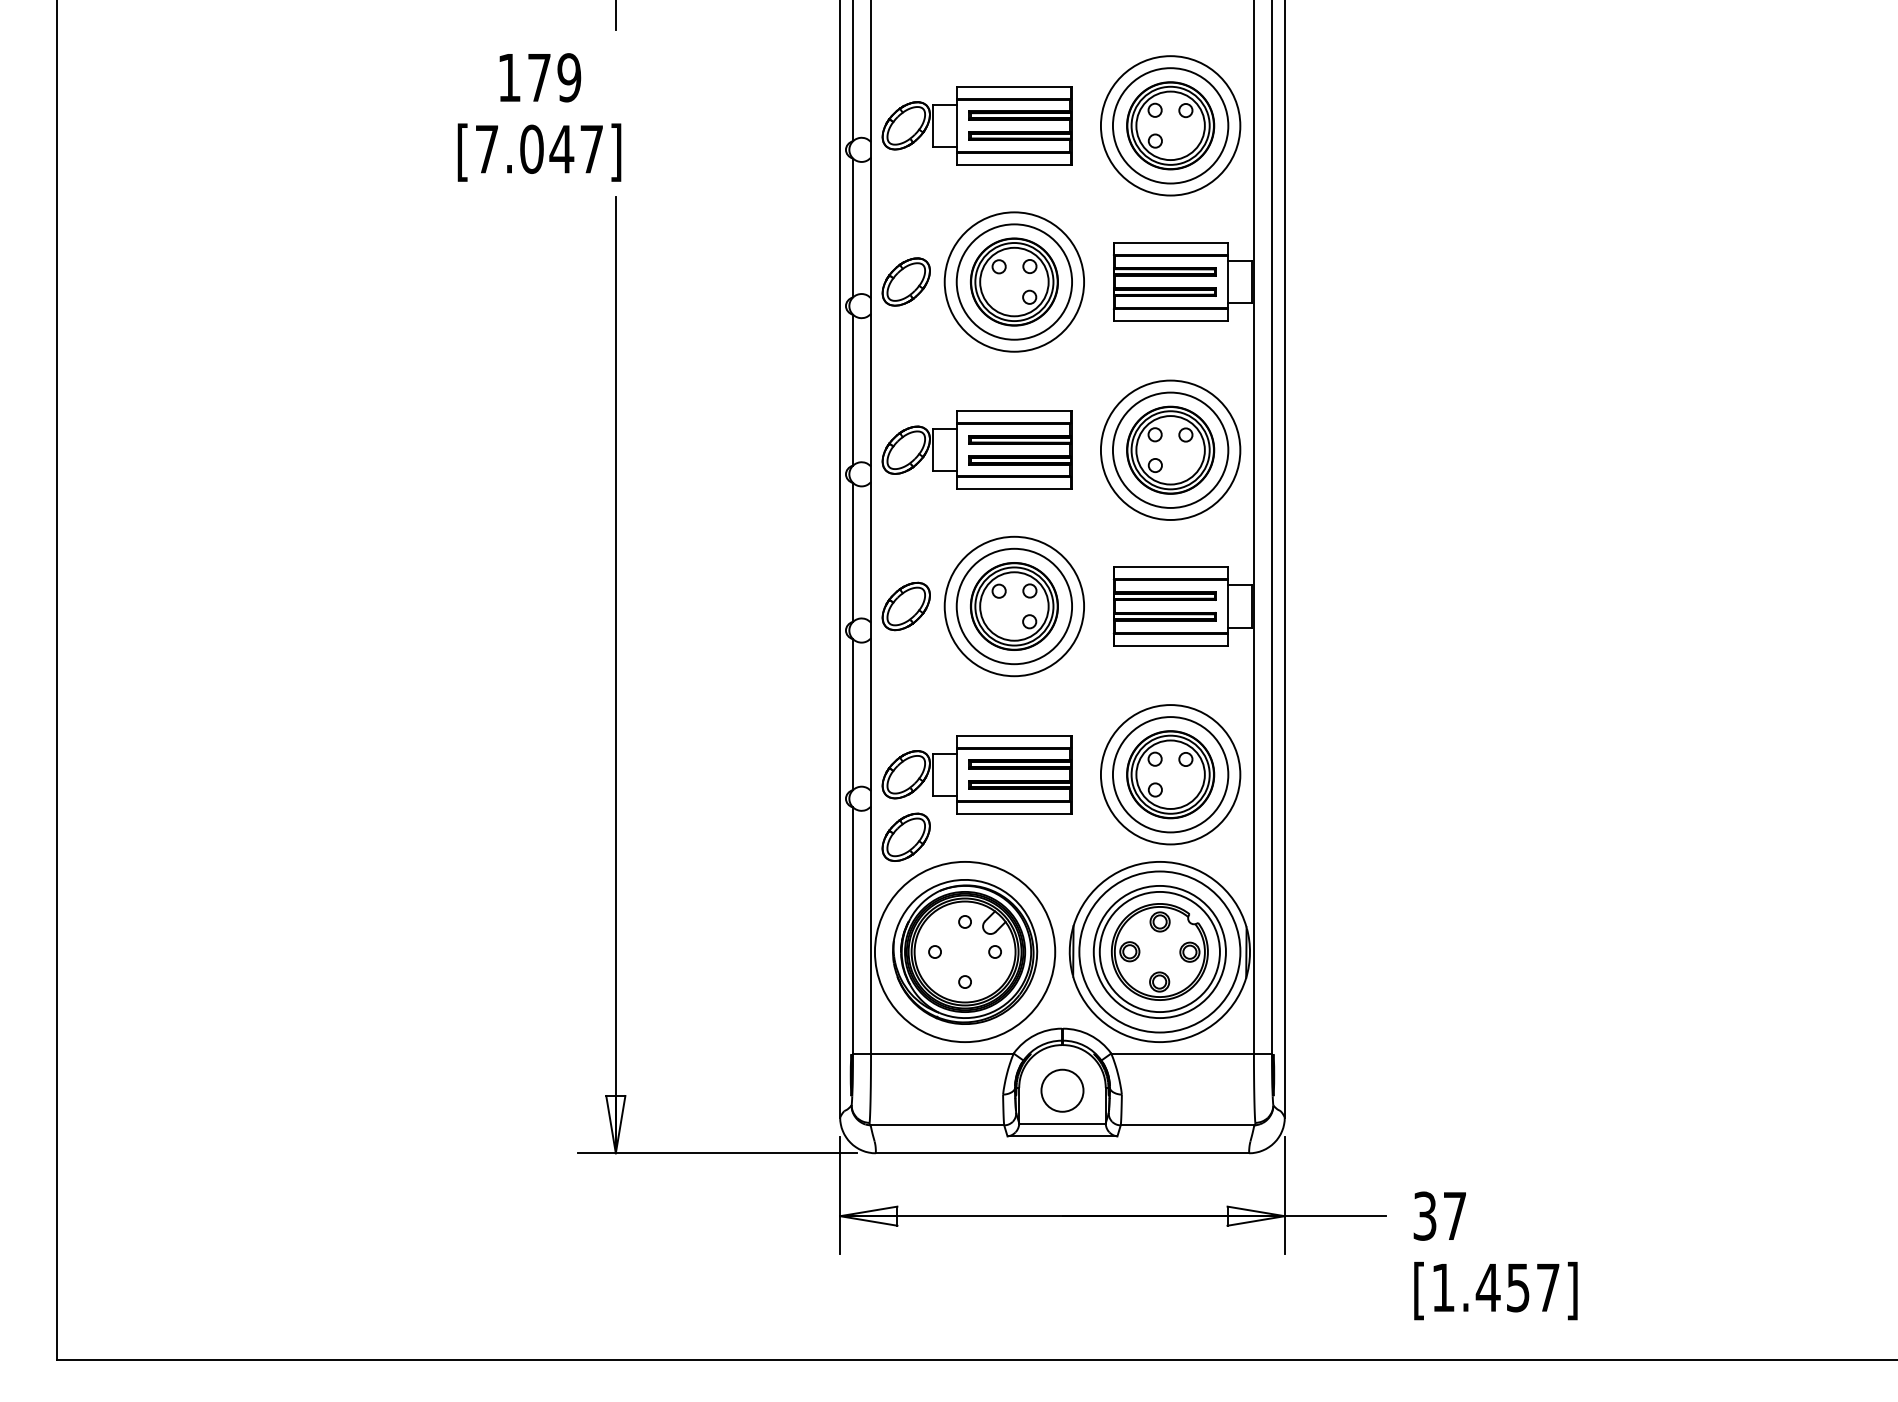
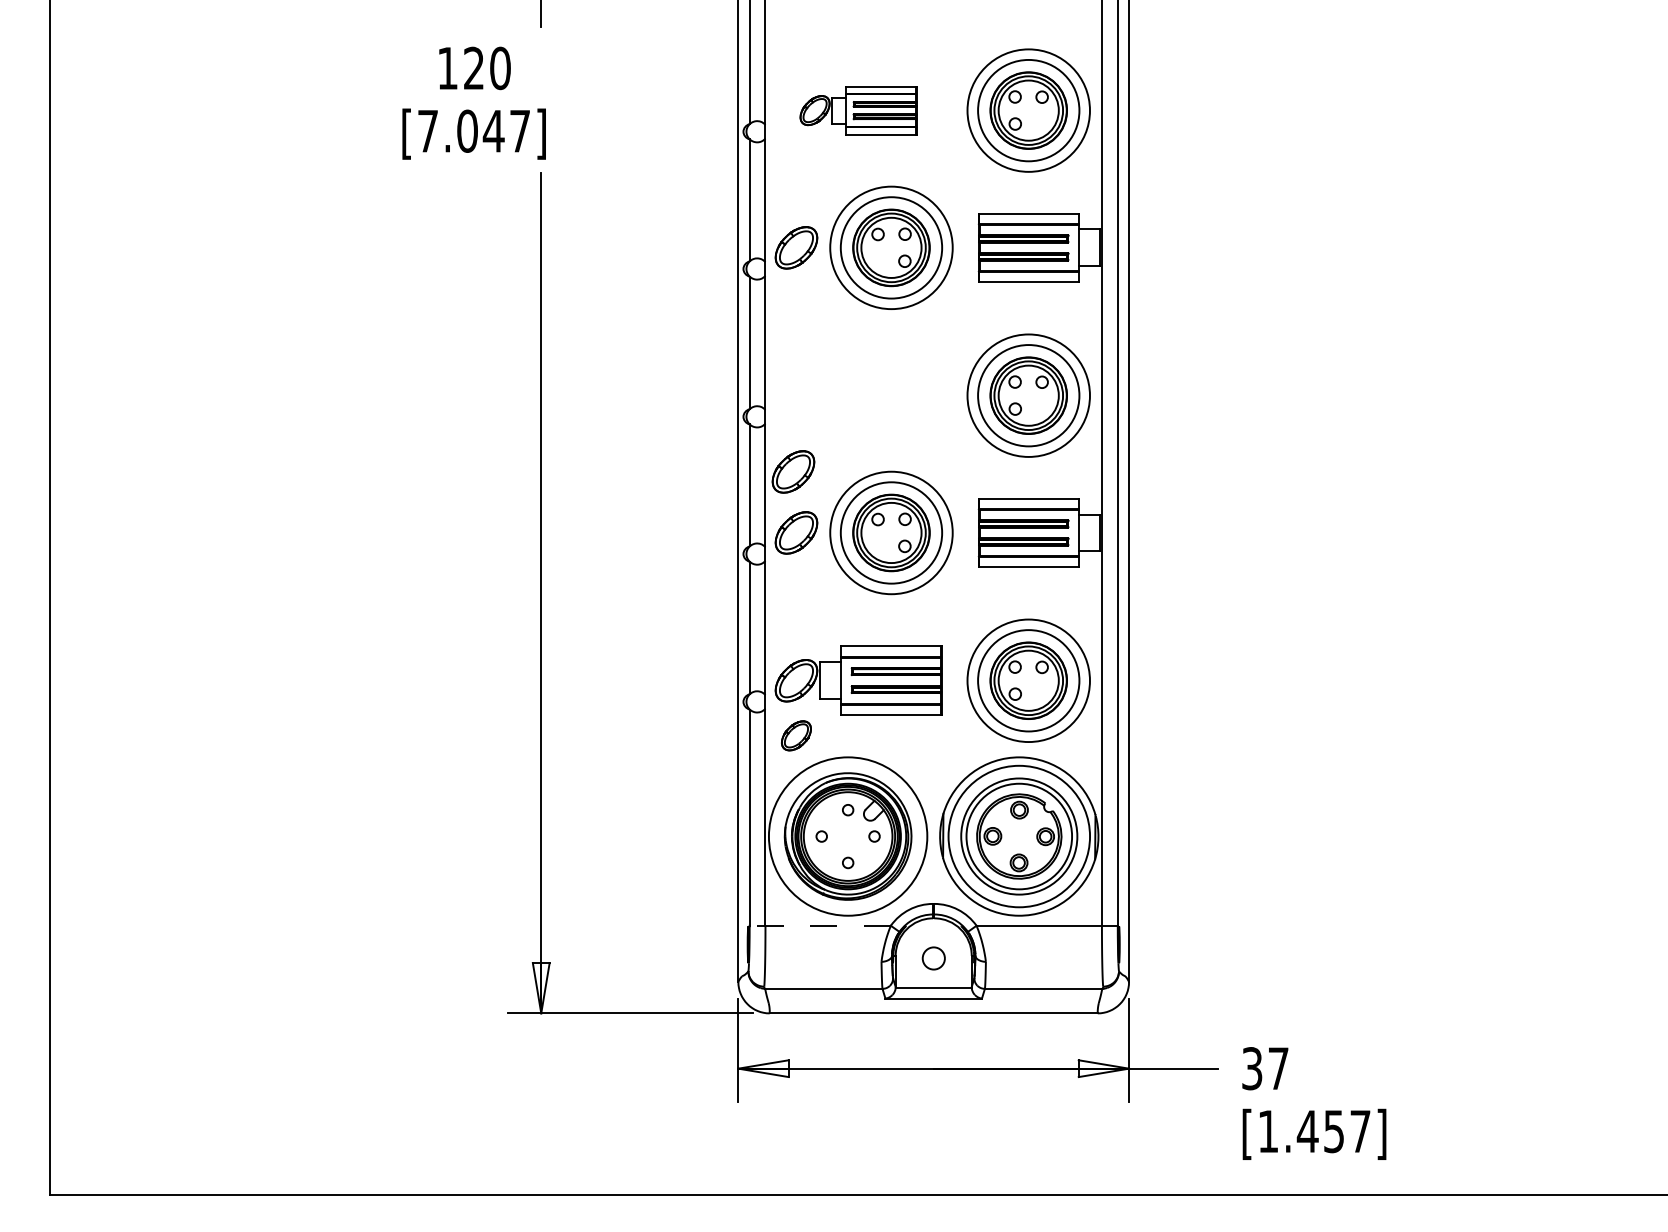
text: (554, 77) -> (487, 68), 179 -> 120
part: (976, 125) -> (858, 110), size x0.7
part: (976, 450) -> (858, 395), removed
part: (902, 536) -> (793, 471), added
part: (906, 837) -> (796, 735), size x0.7
line: (933, 1053) -> (820, 925), solid -> dashed
circle: (1062, 1090) -> (933, 958), size x0.6

